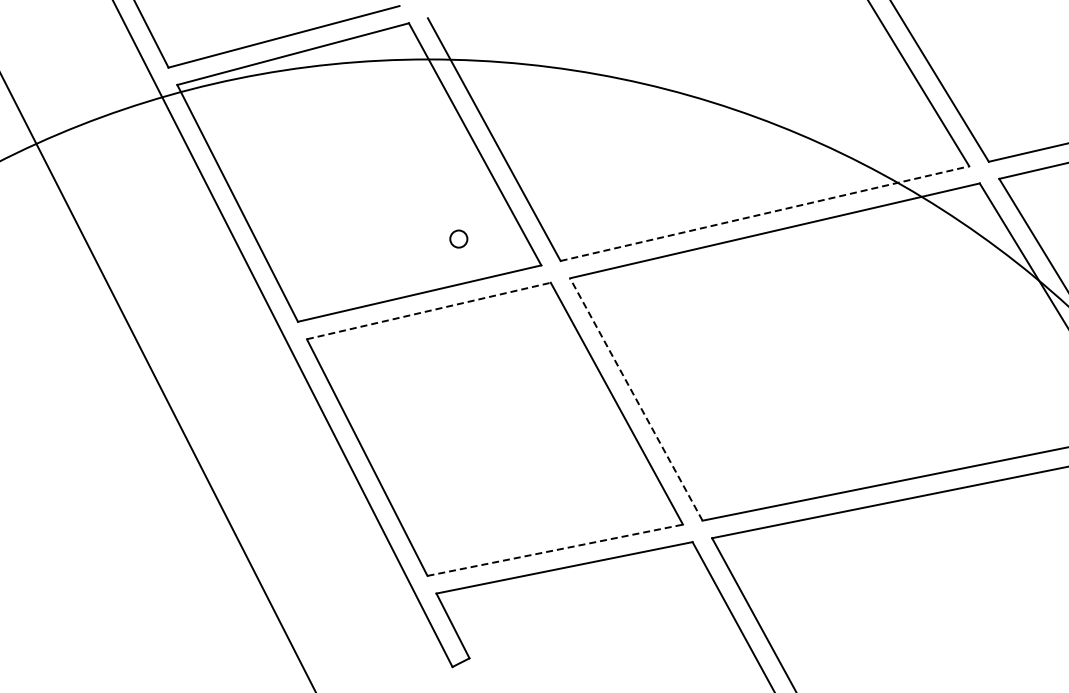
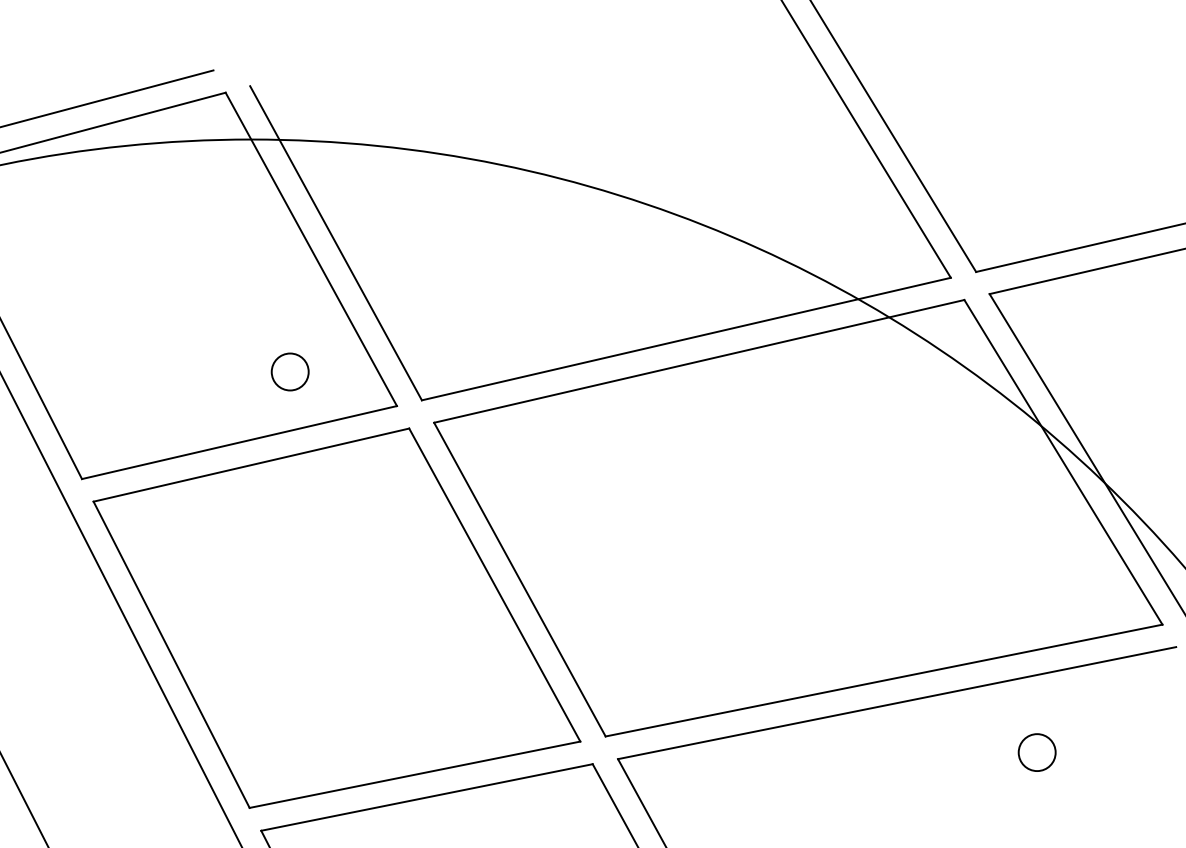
line: (764, 213) -> (685, 338), dashed -> solid
circle: (458, 238) -> (289, 371), size x1.67
line: (429, 310) -> (252, 464), dashed -> solid
line: (636, 399) -> (520, 579), dashed -> solid
circle: (1035, 533) -> (1036, 753), added
line: (555, 550) -> (415, 775), dashed -> solid

